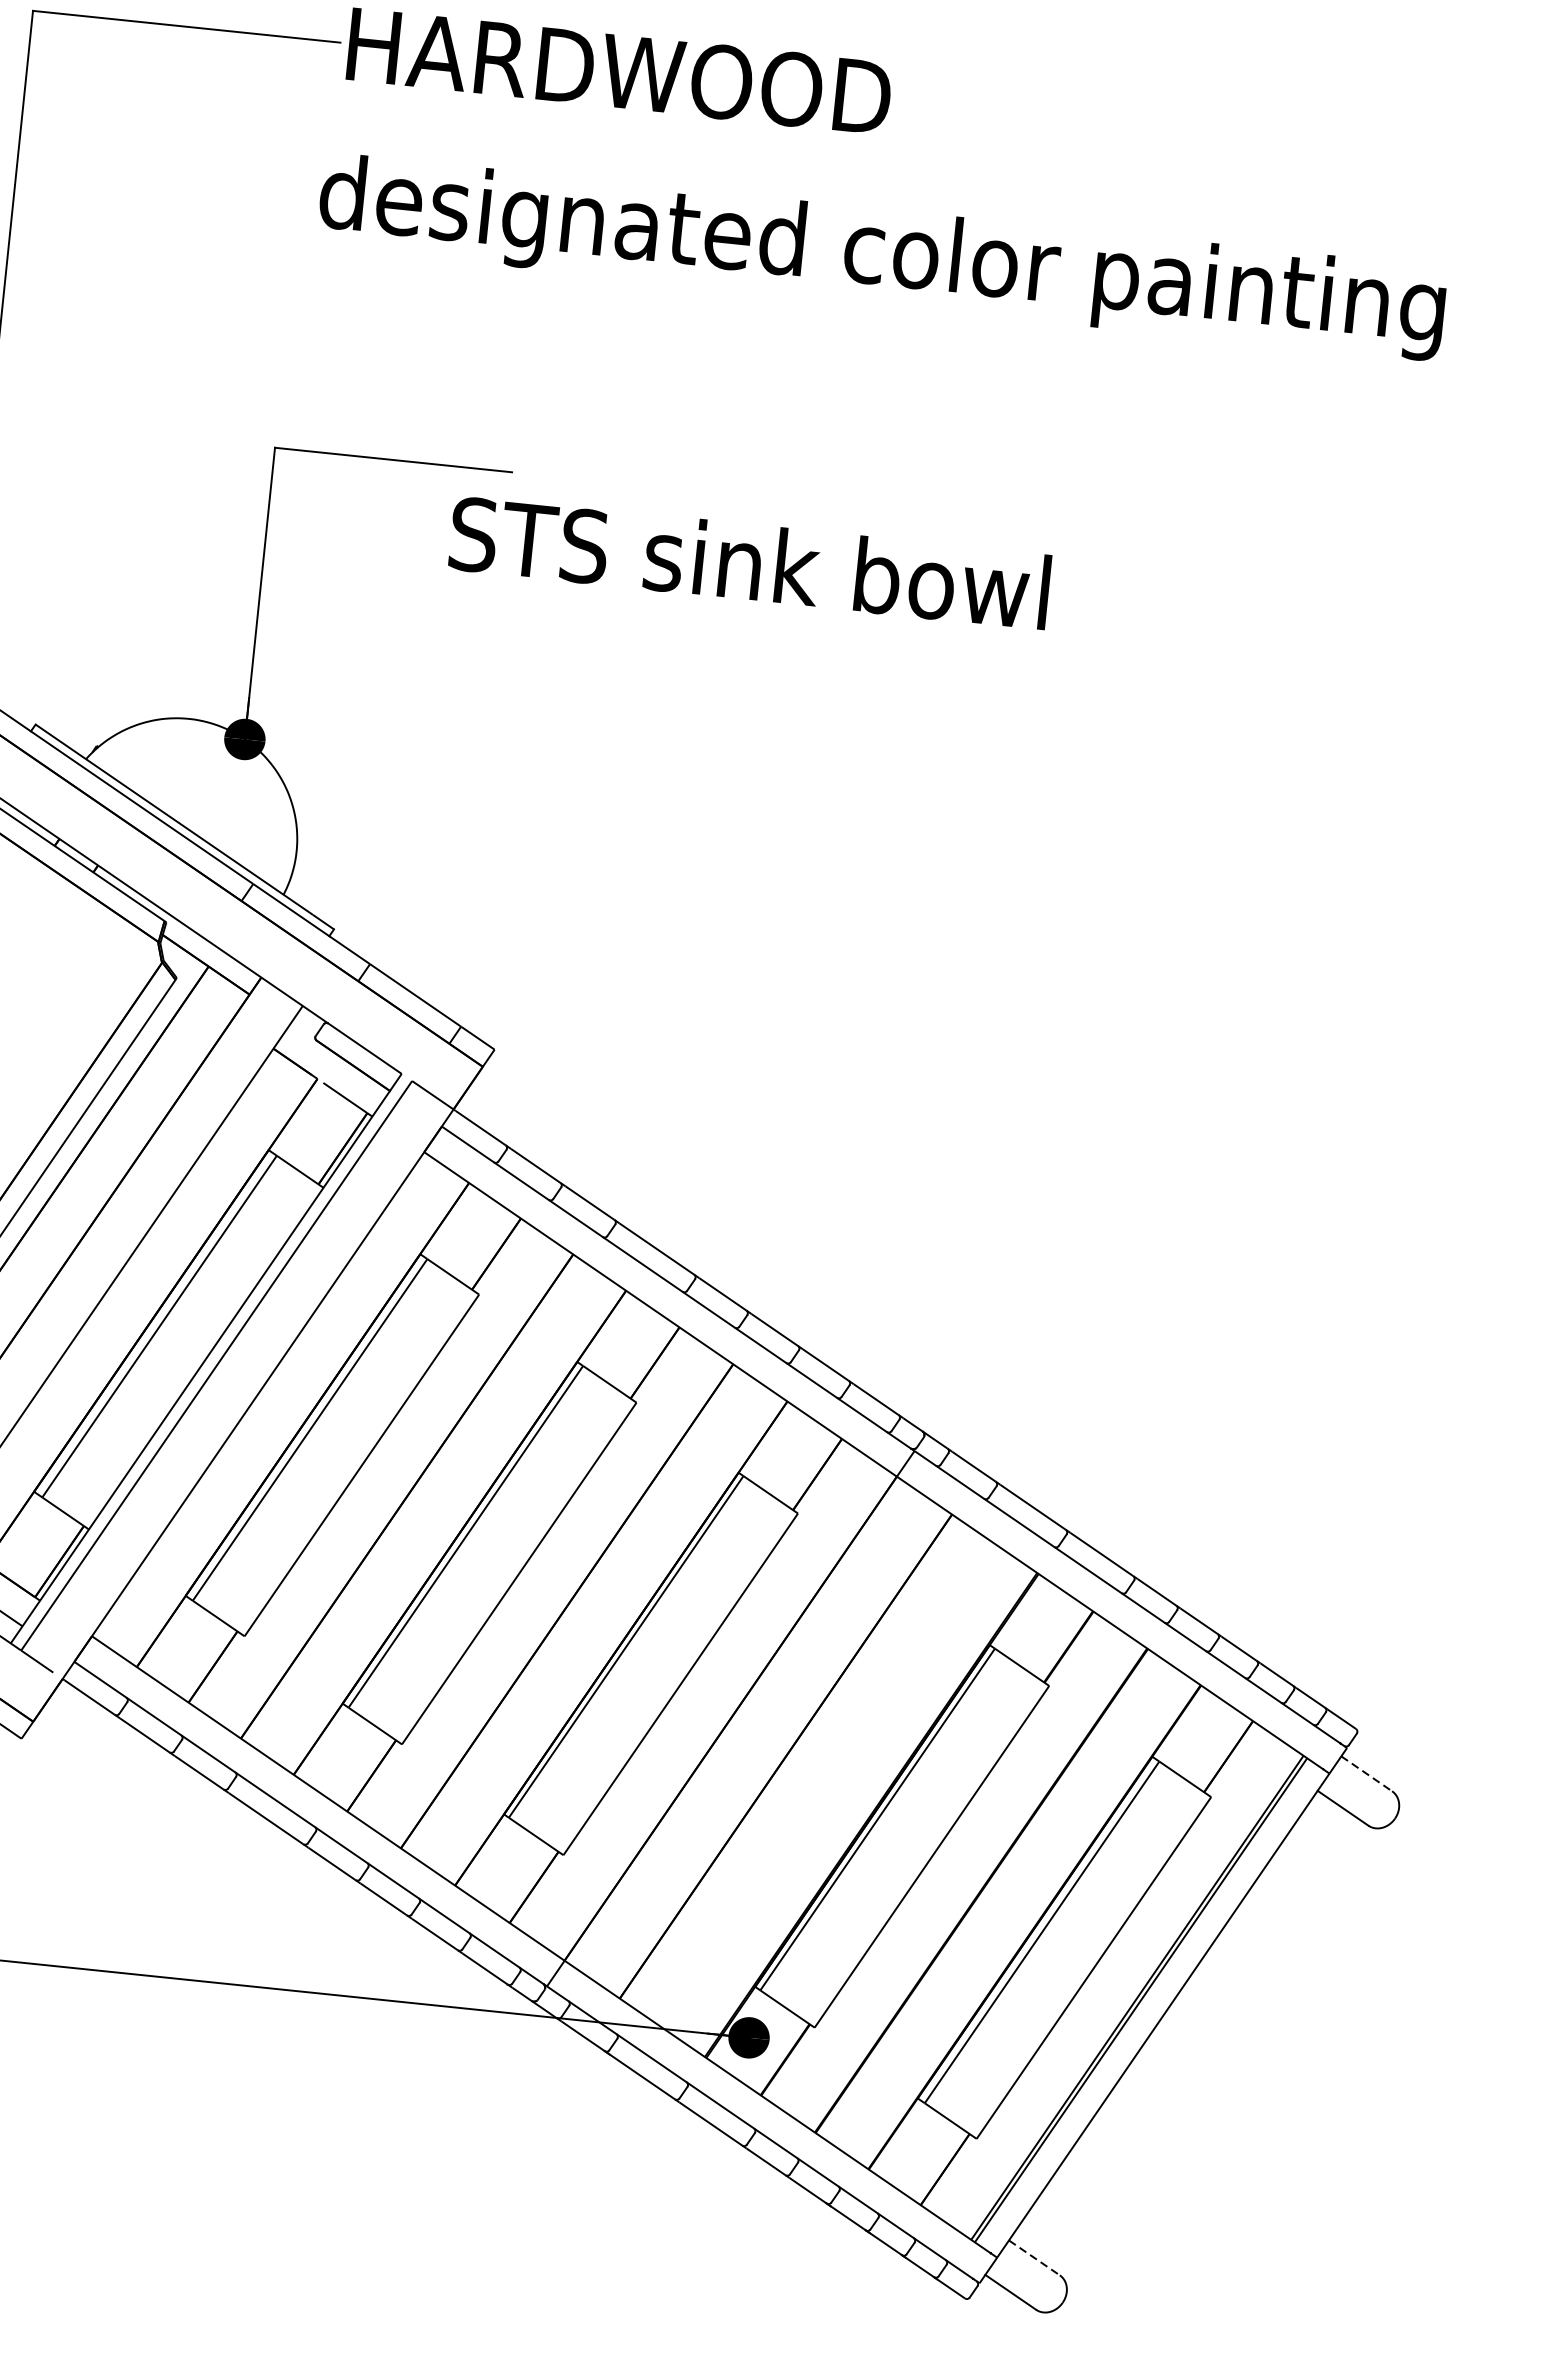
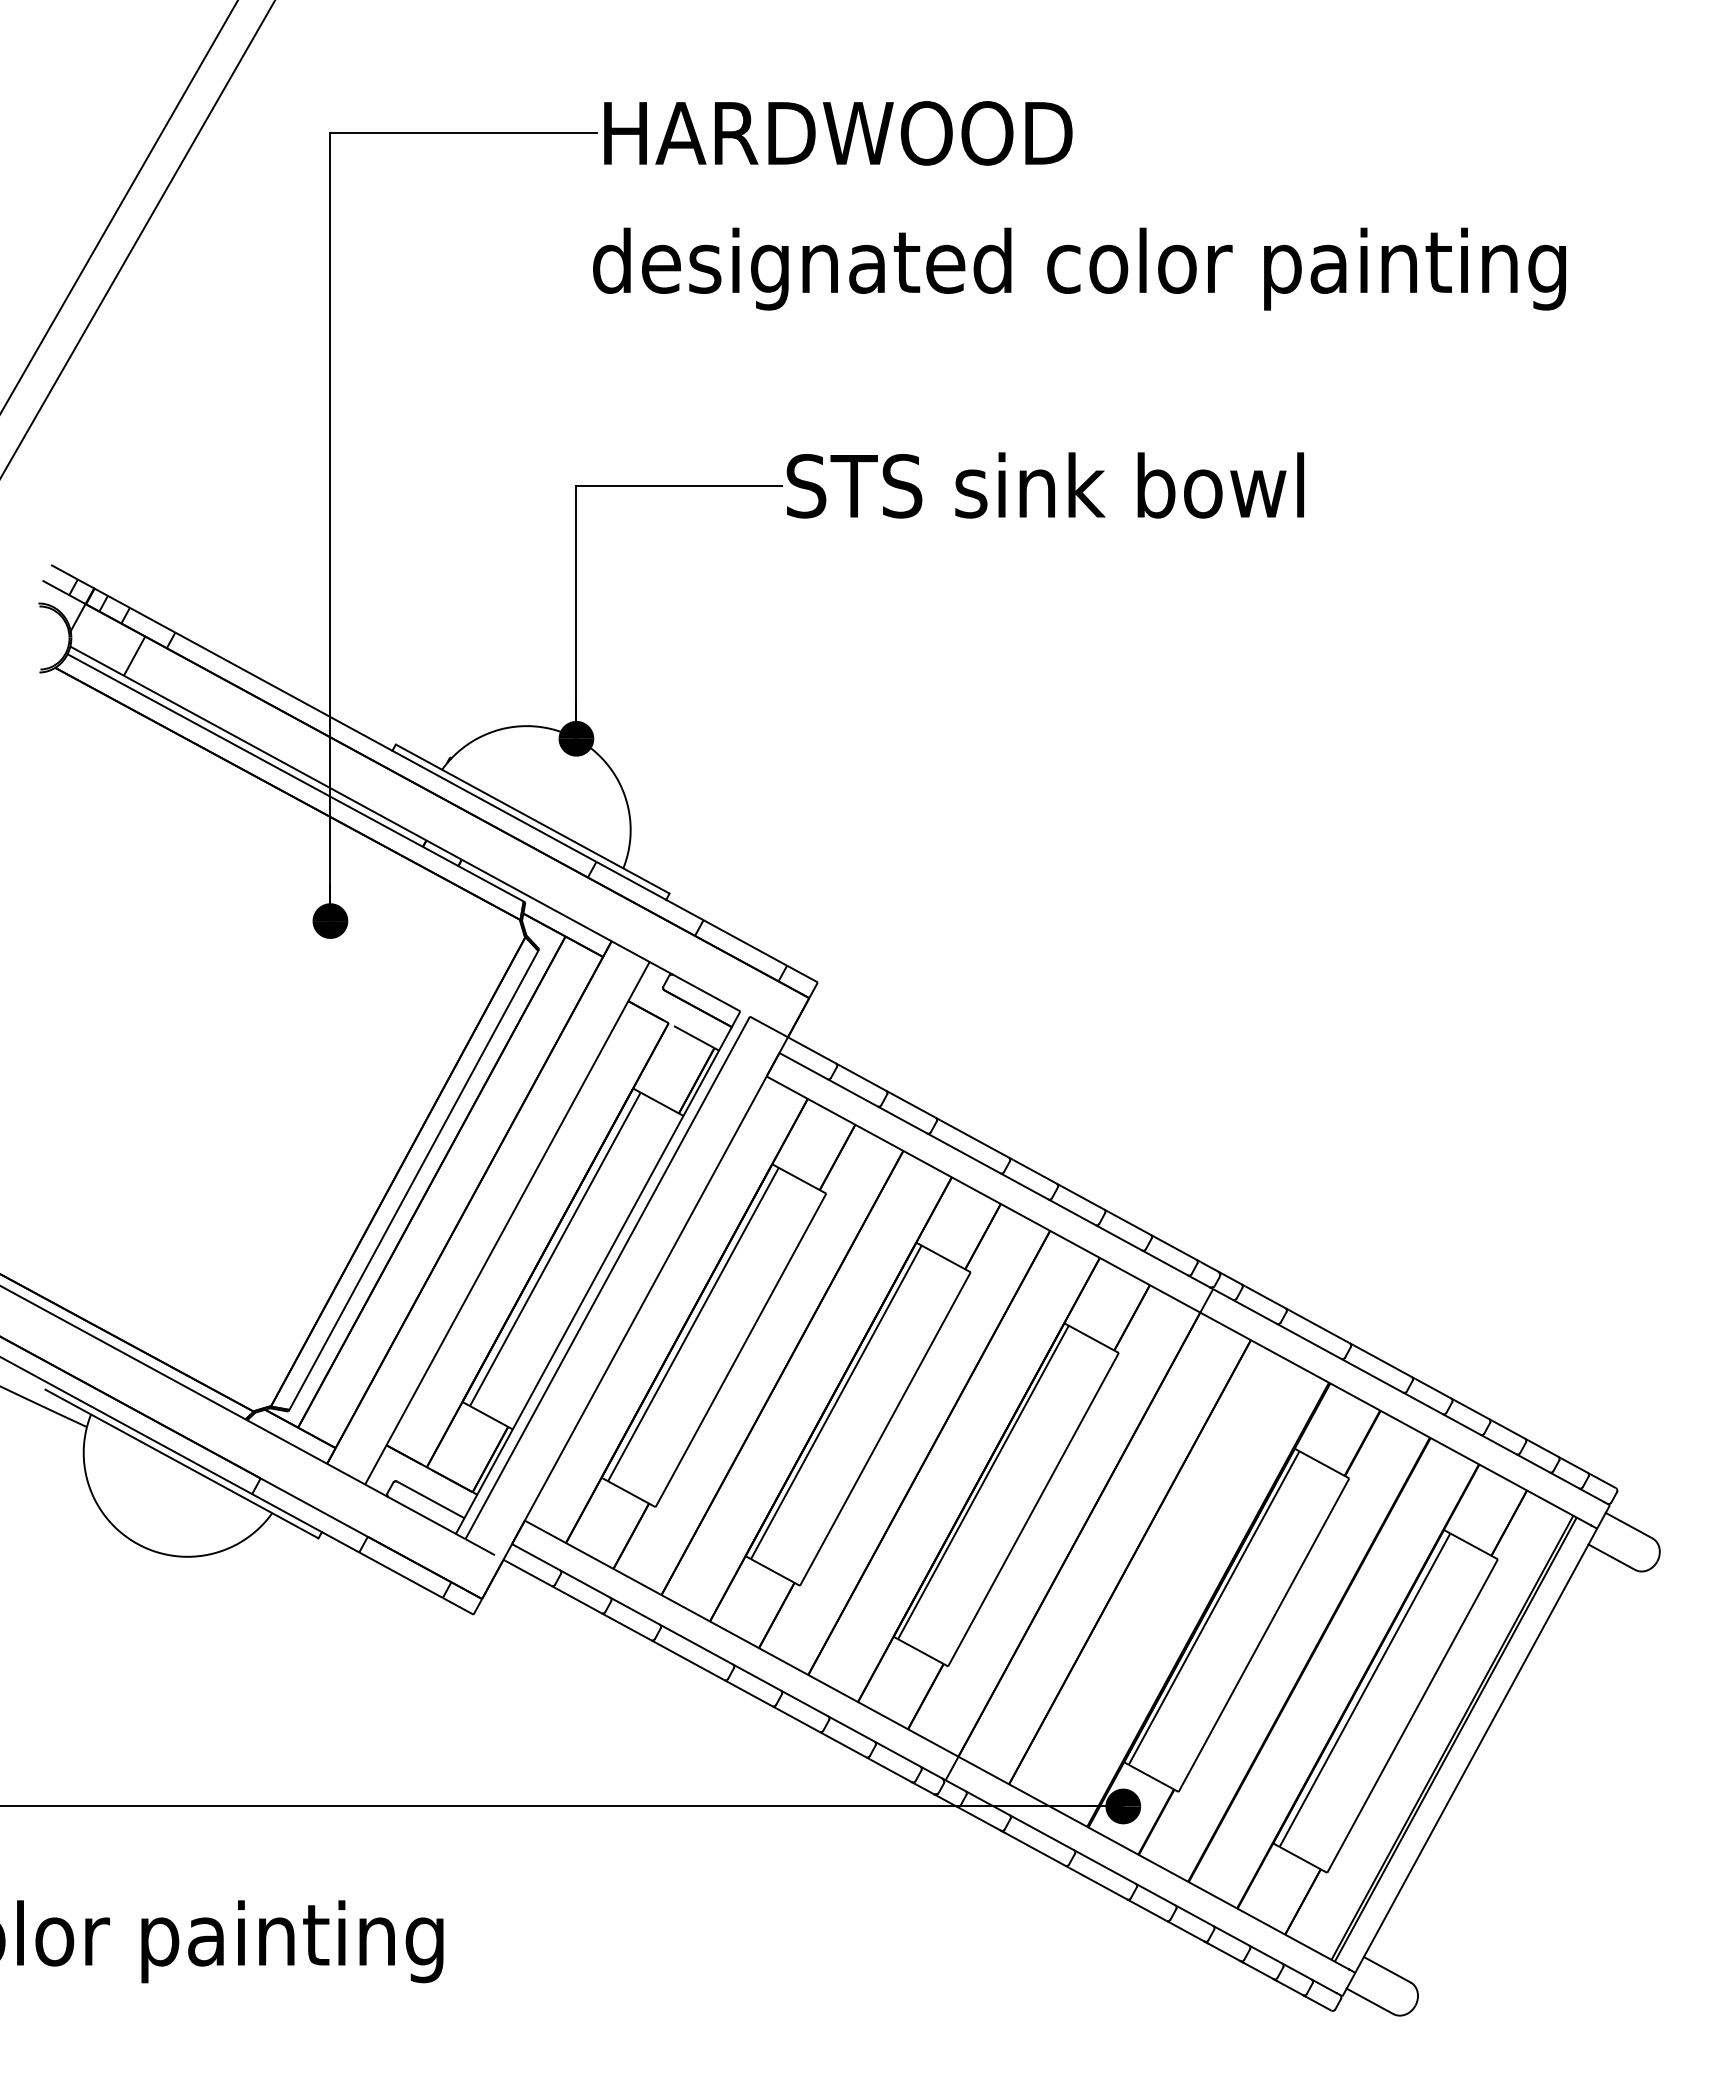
text: (748, 562) -> (1044, 485), moved
line: (1367, 1773) -> (1629, 1525), dashed -> solid
line: (1034, 2257) -> (1387, 1969), dashed -> solid

